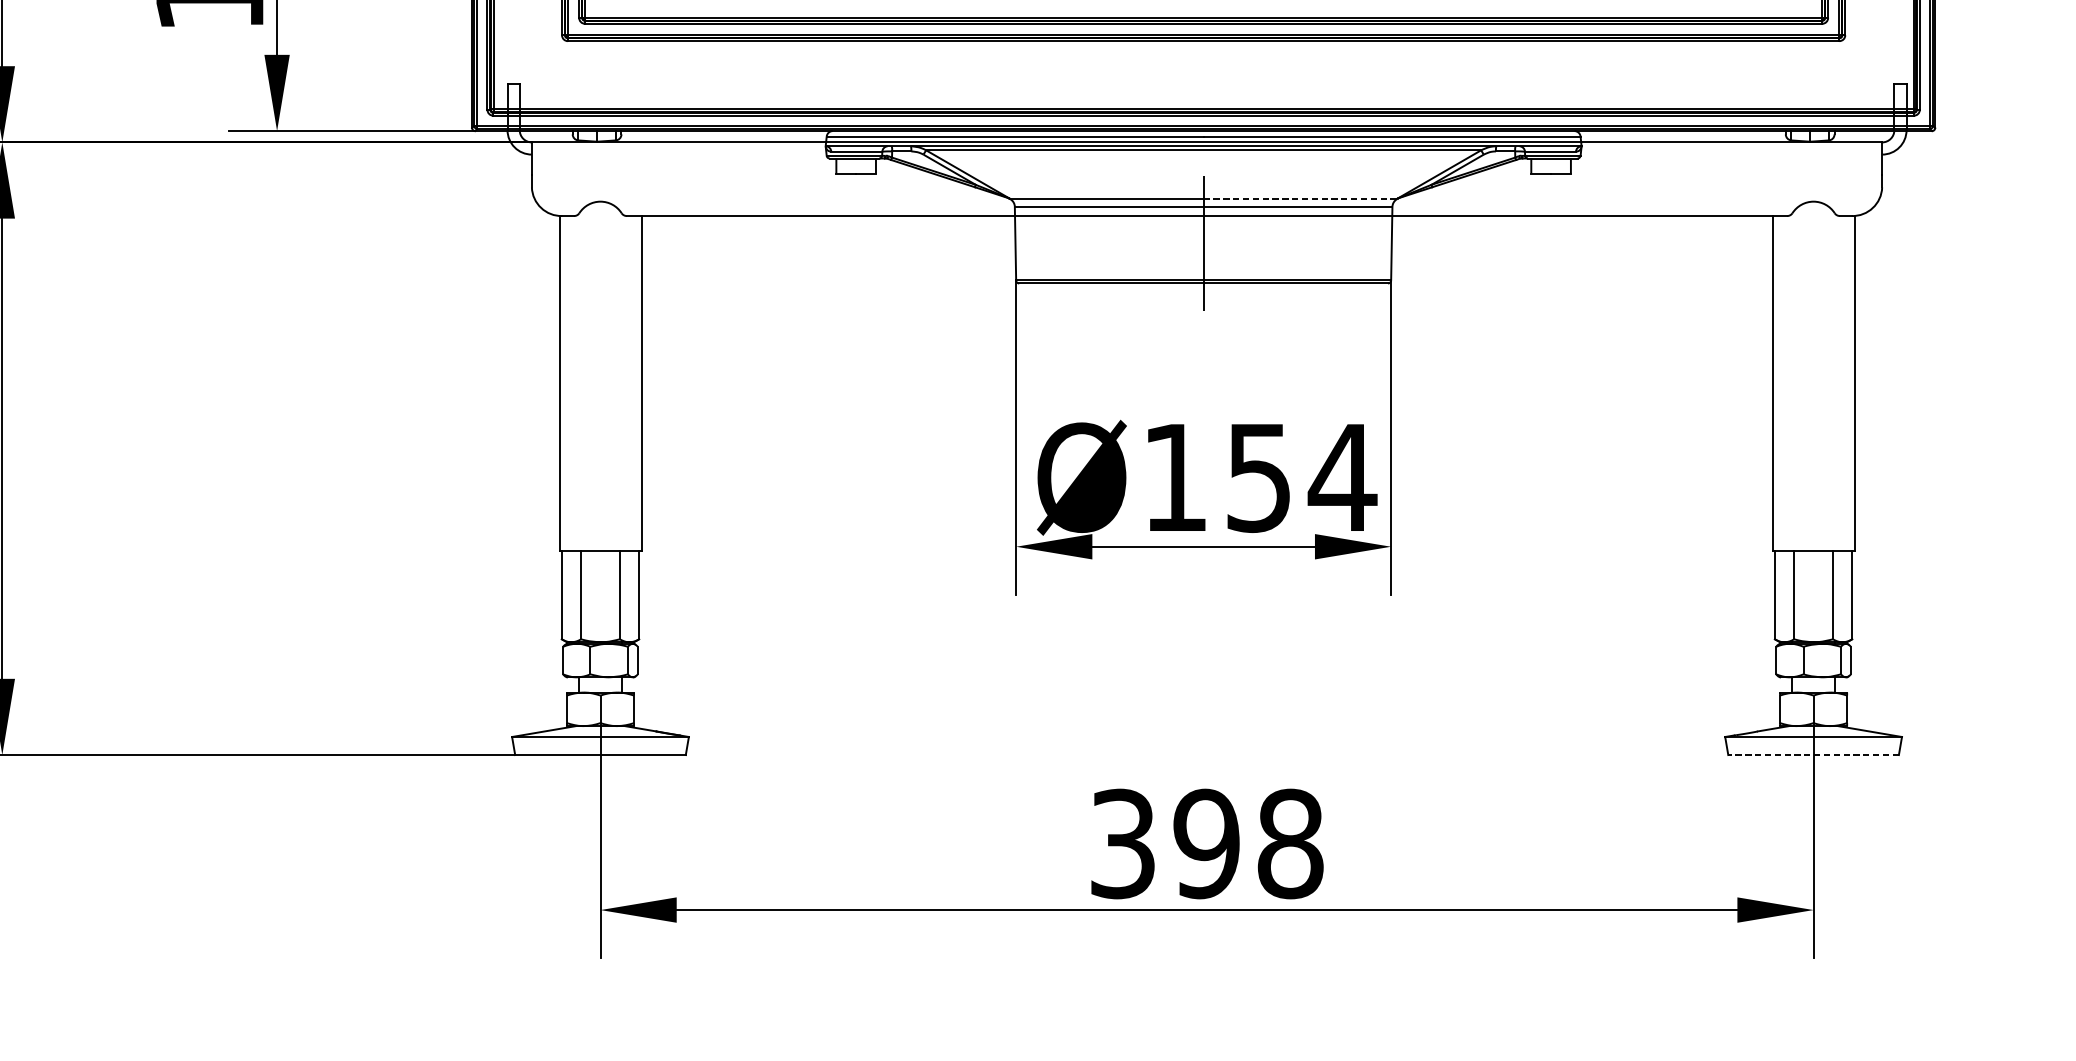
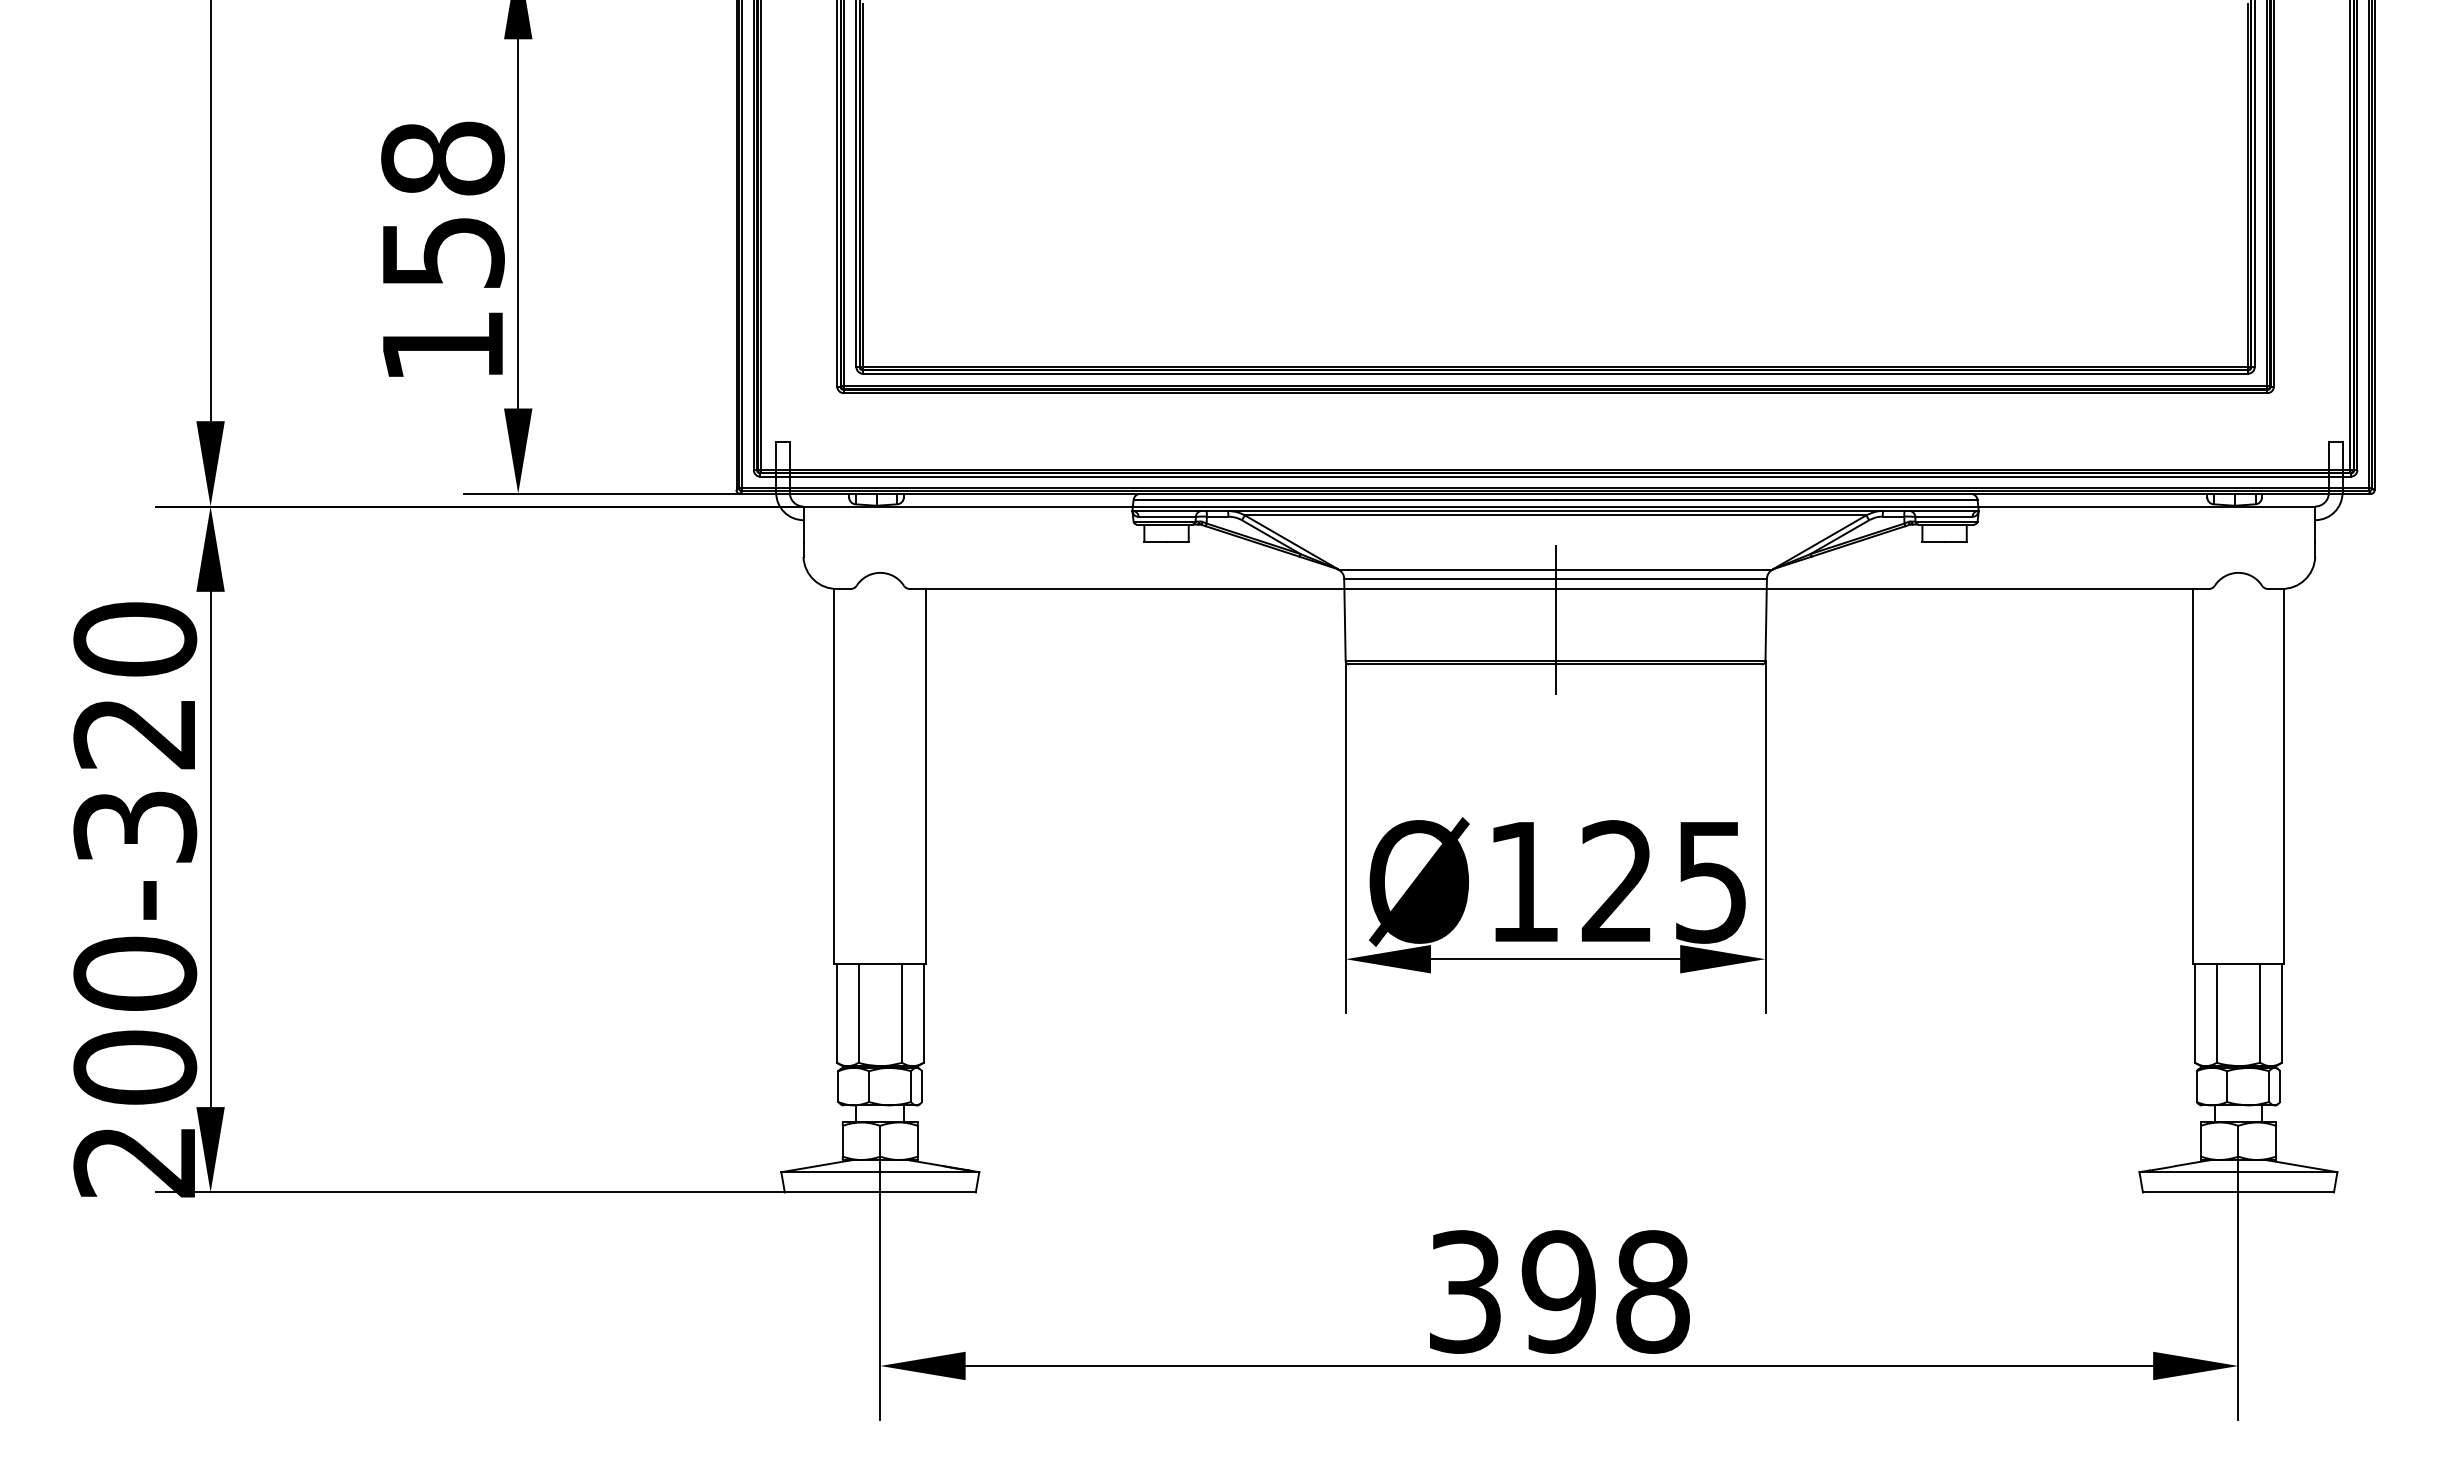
line: (1300, 199) -> (1664, 570), dashed -> solid
text: (1301, 477) -> (1665, 881), Ø154 -> Ø125
line: (1813, 755) -> (2238, 1192), dashed -> solid

